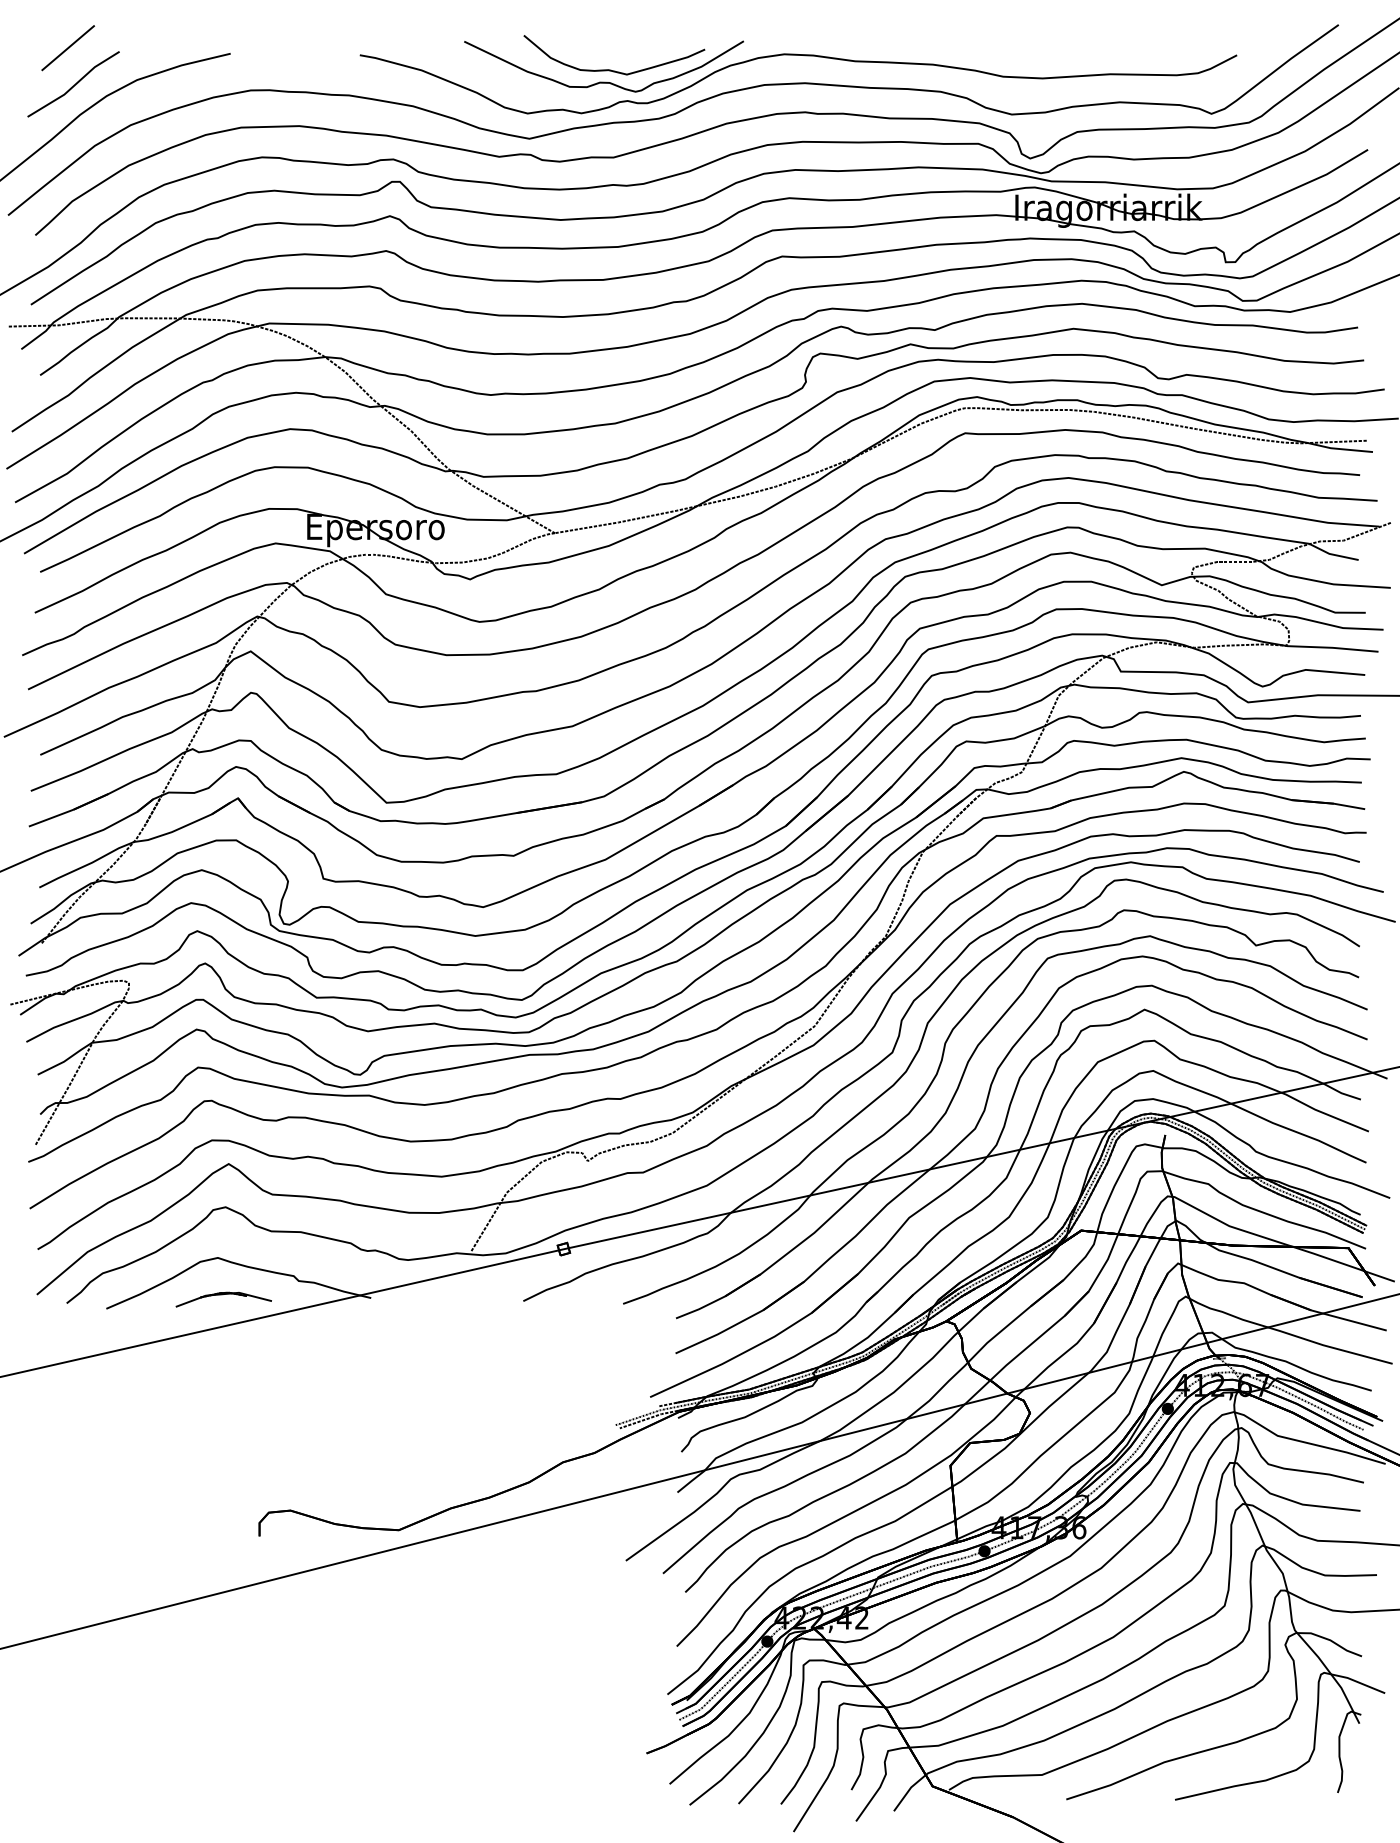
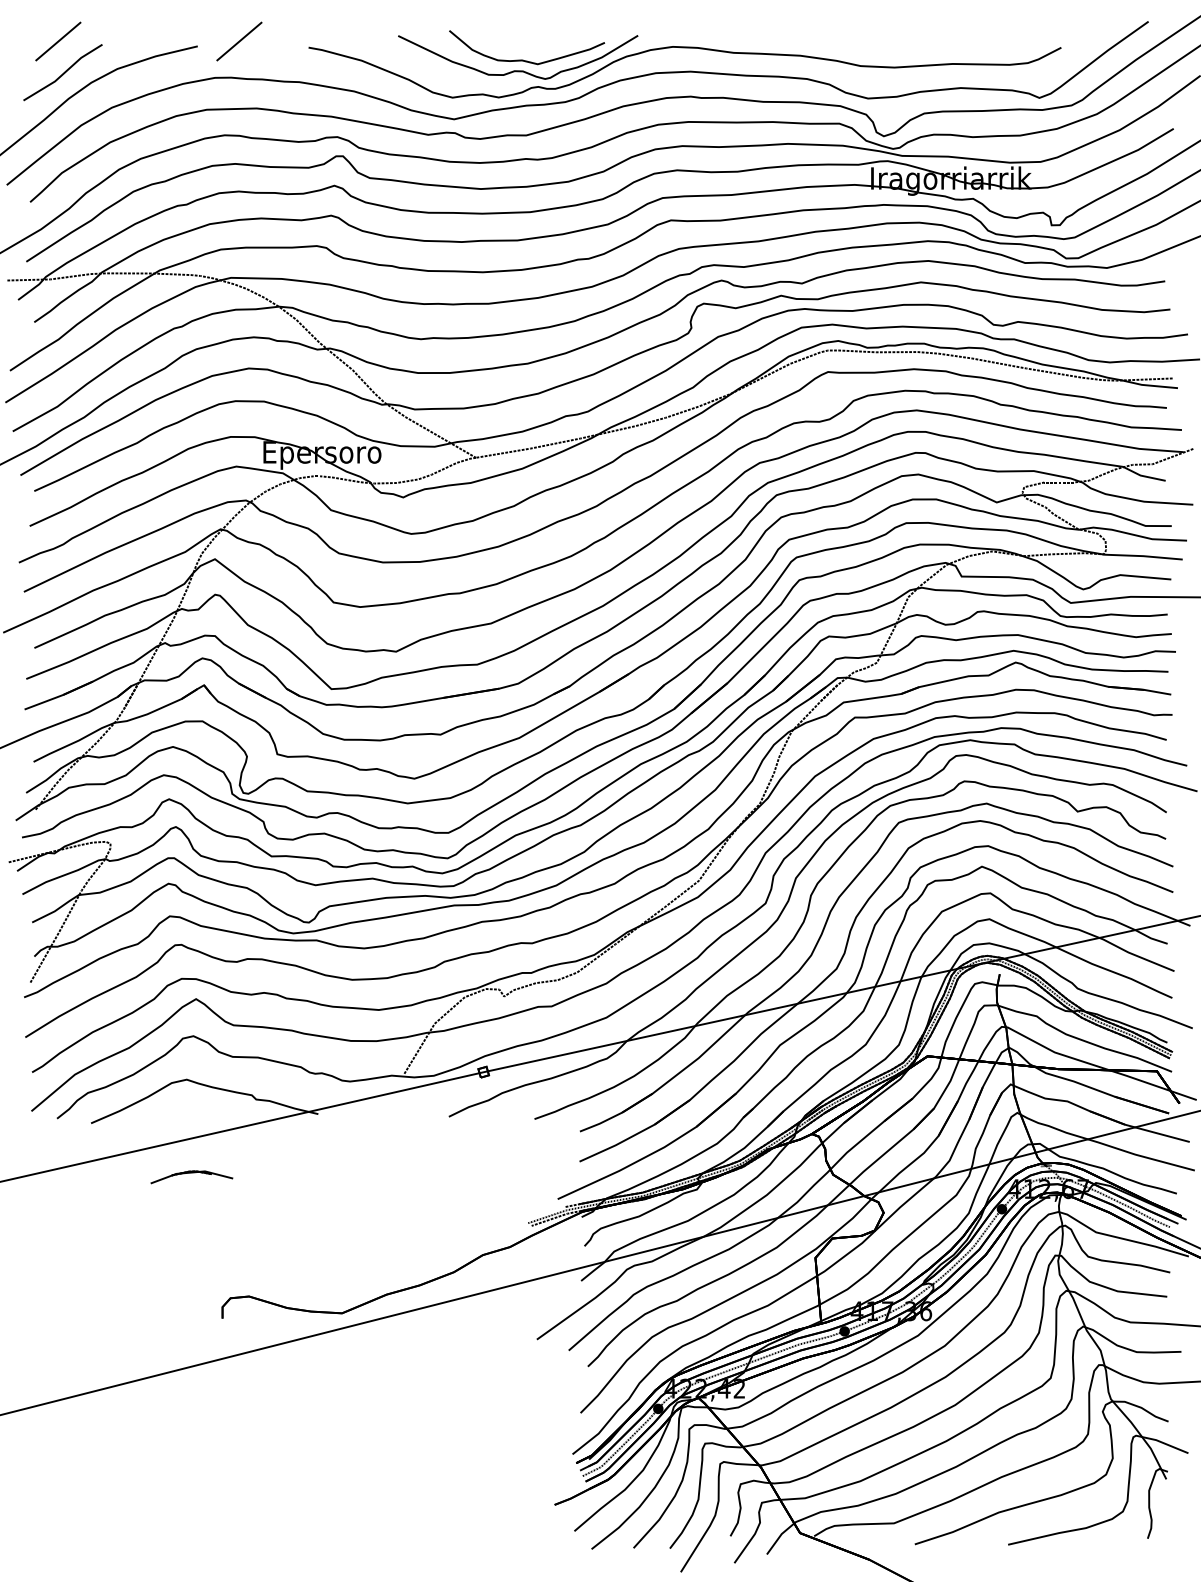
line: (278, 48) -> (238, 41), added
part: (223, 1299) -> (191, 1177), moved

